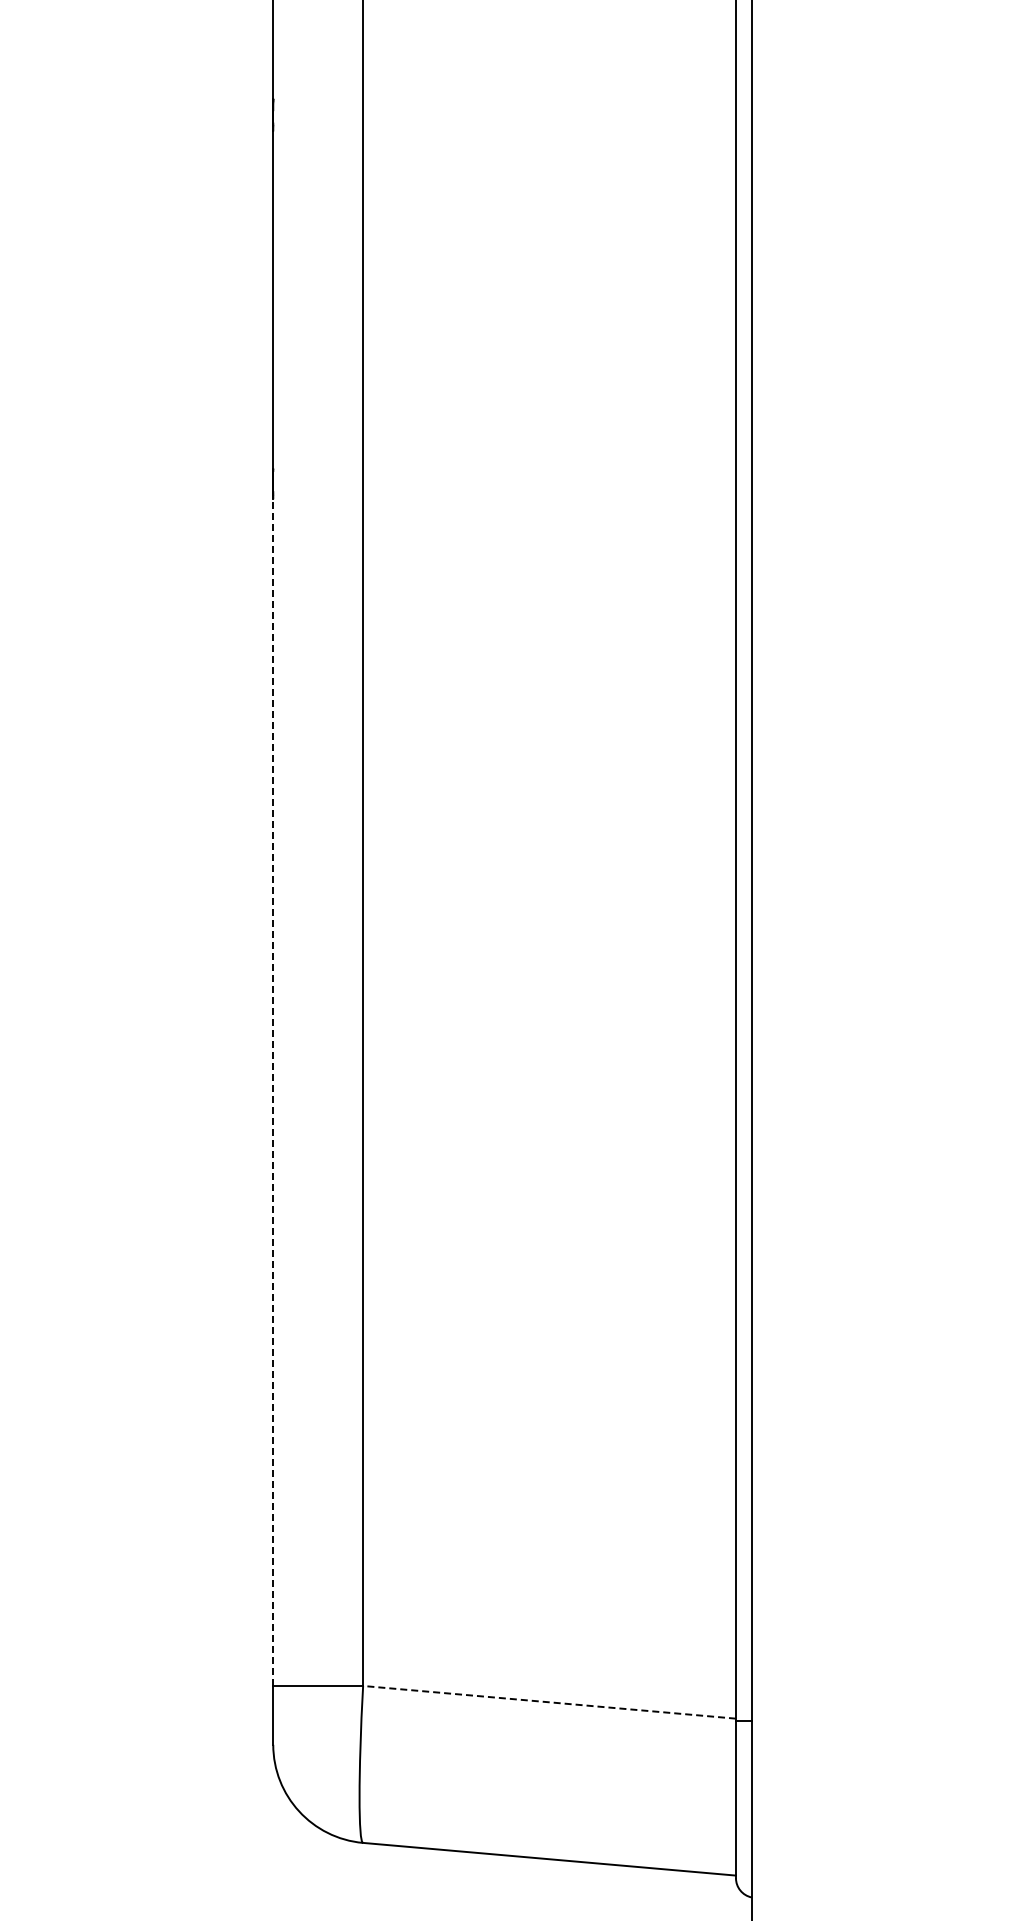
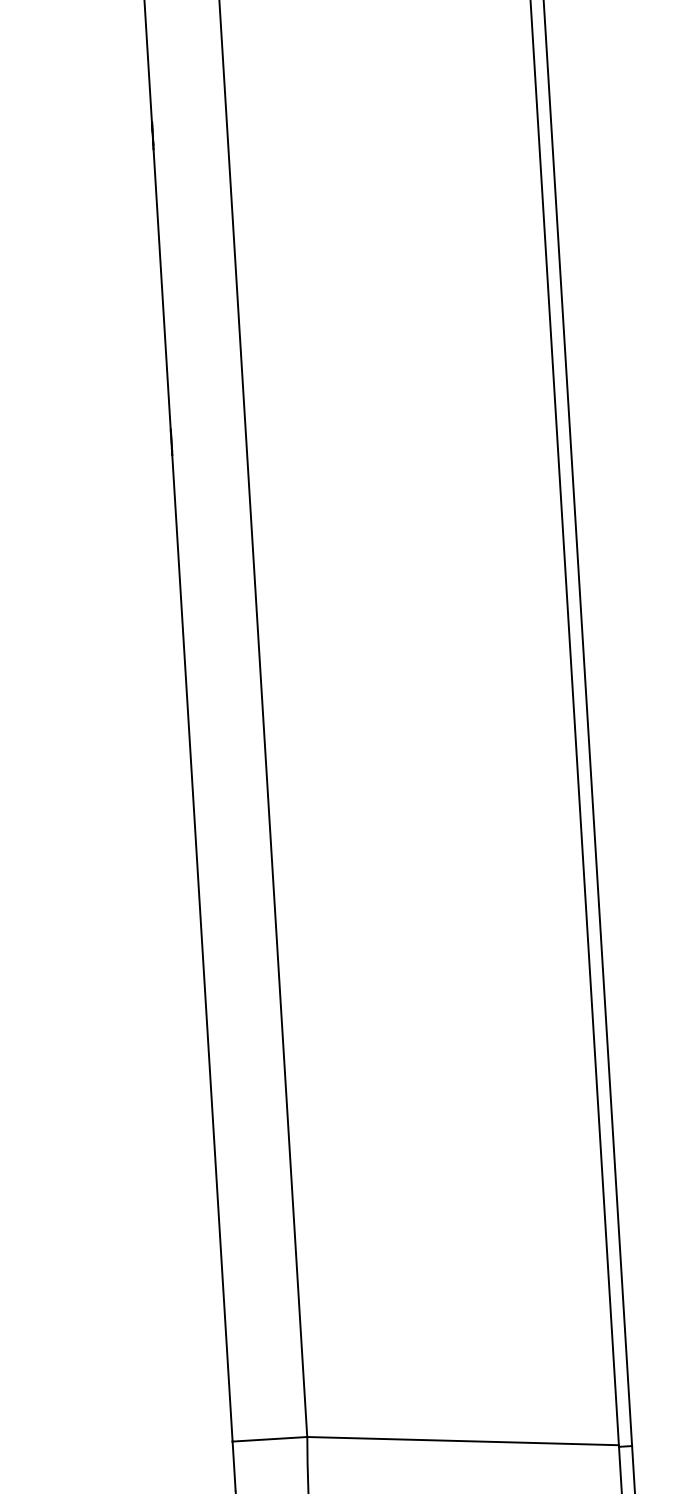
line: (273, 1092) -> (202, 948), dashed -> solid
line: (549, 1702) -> (463, 1441), dashed -> solid

